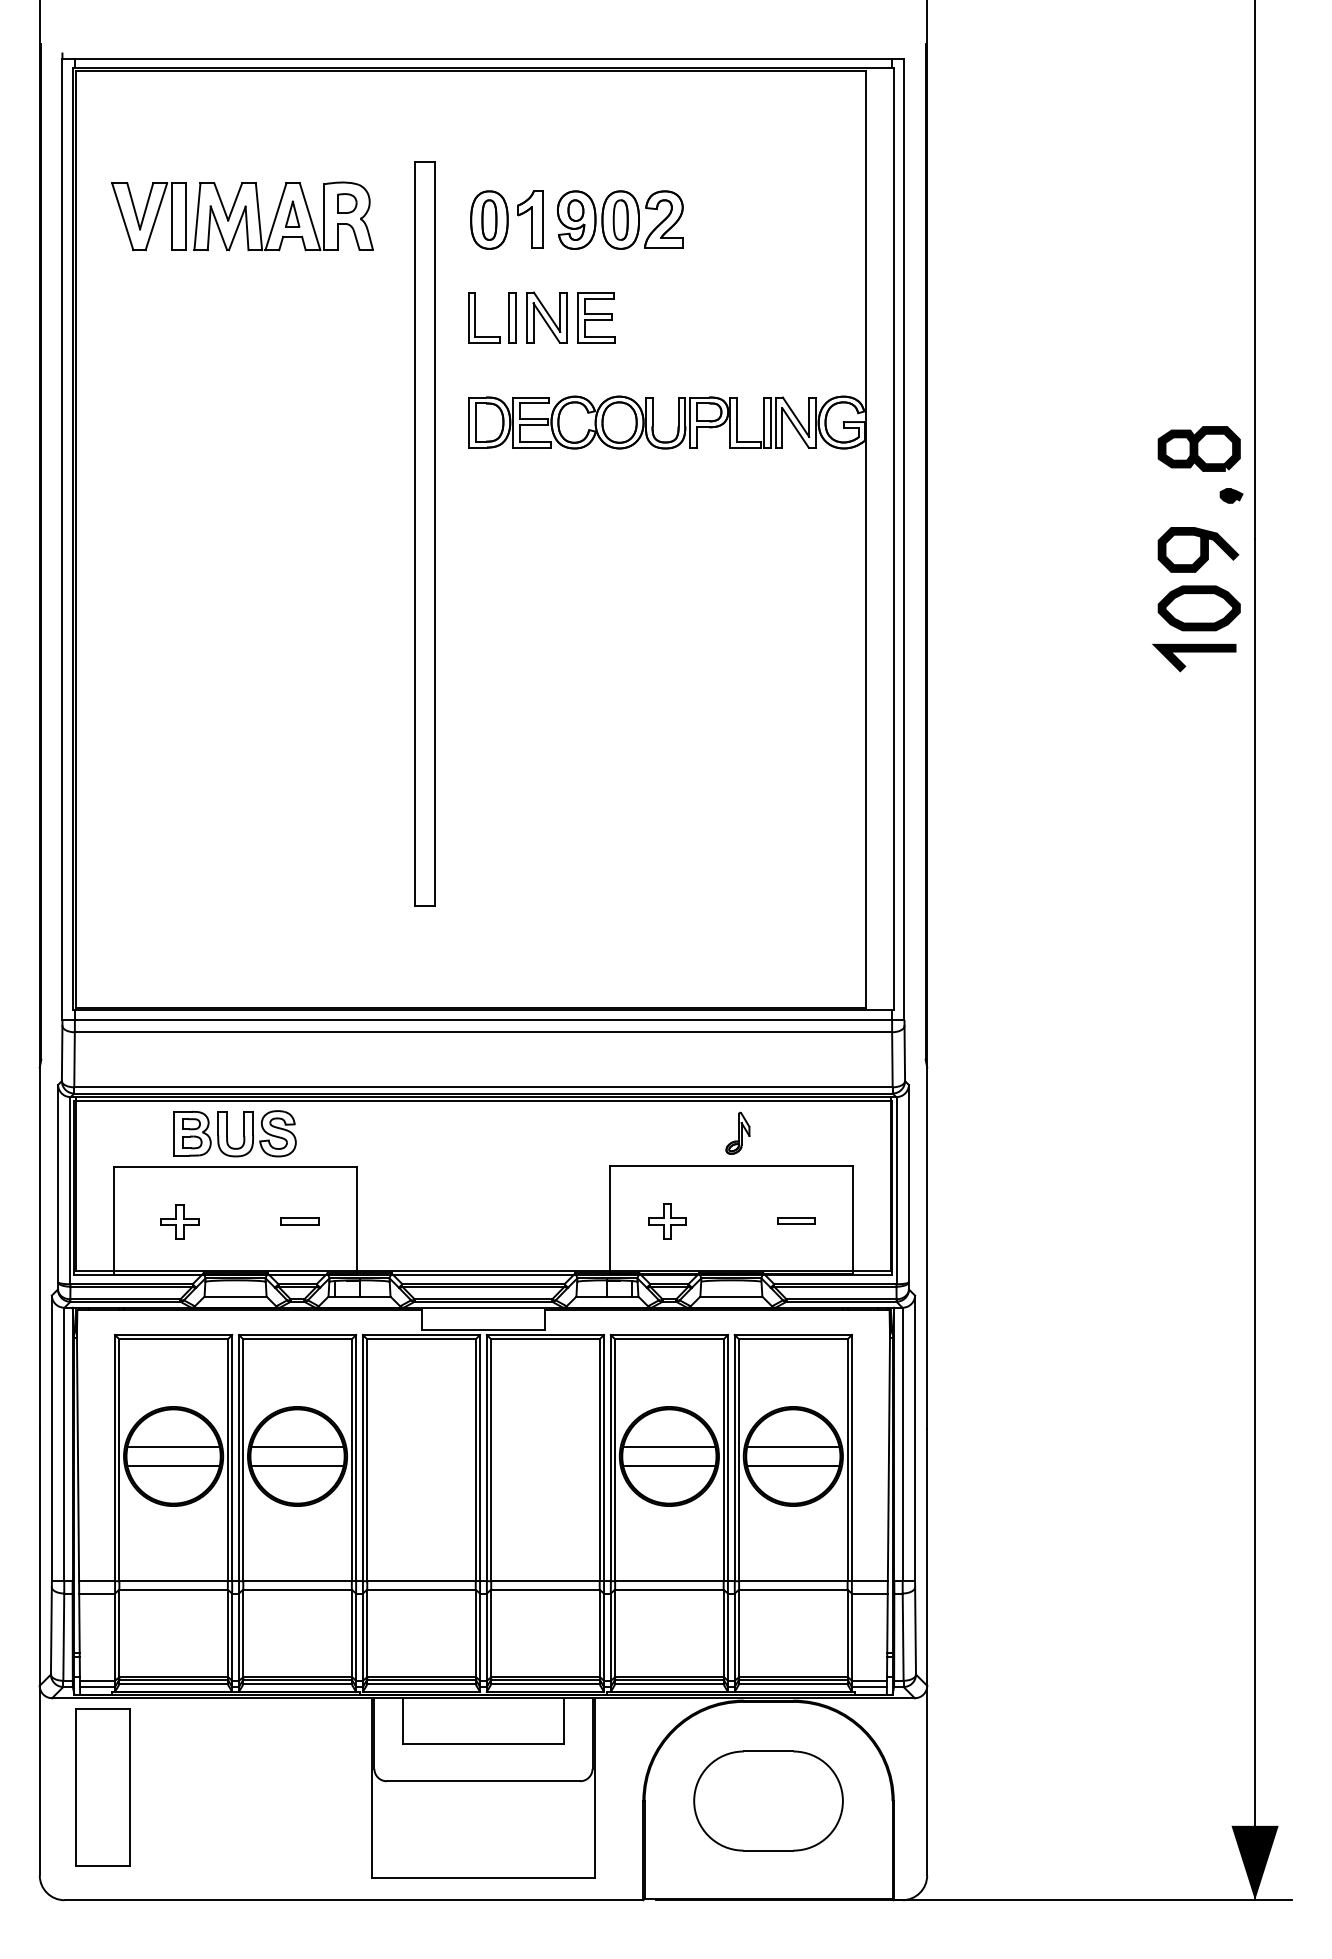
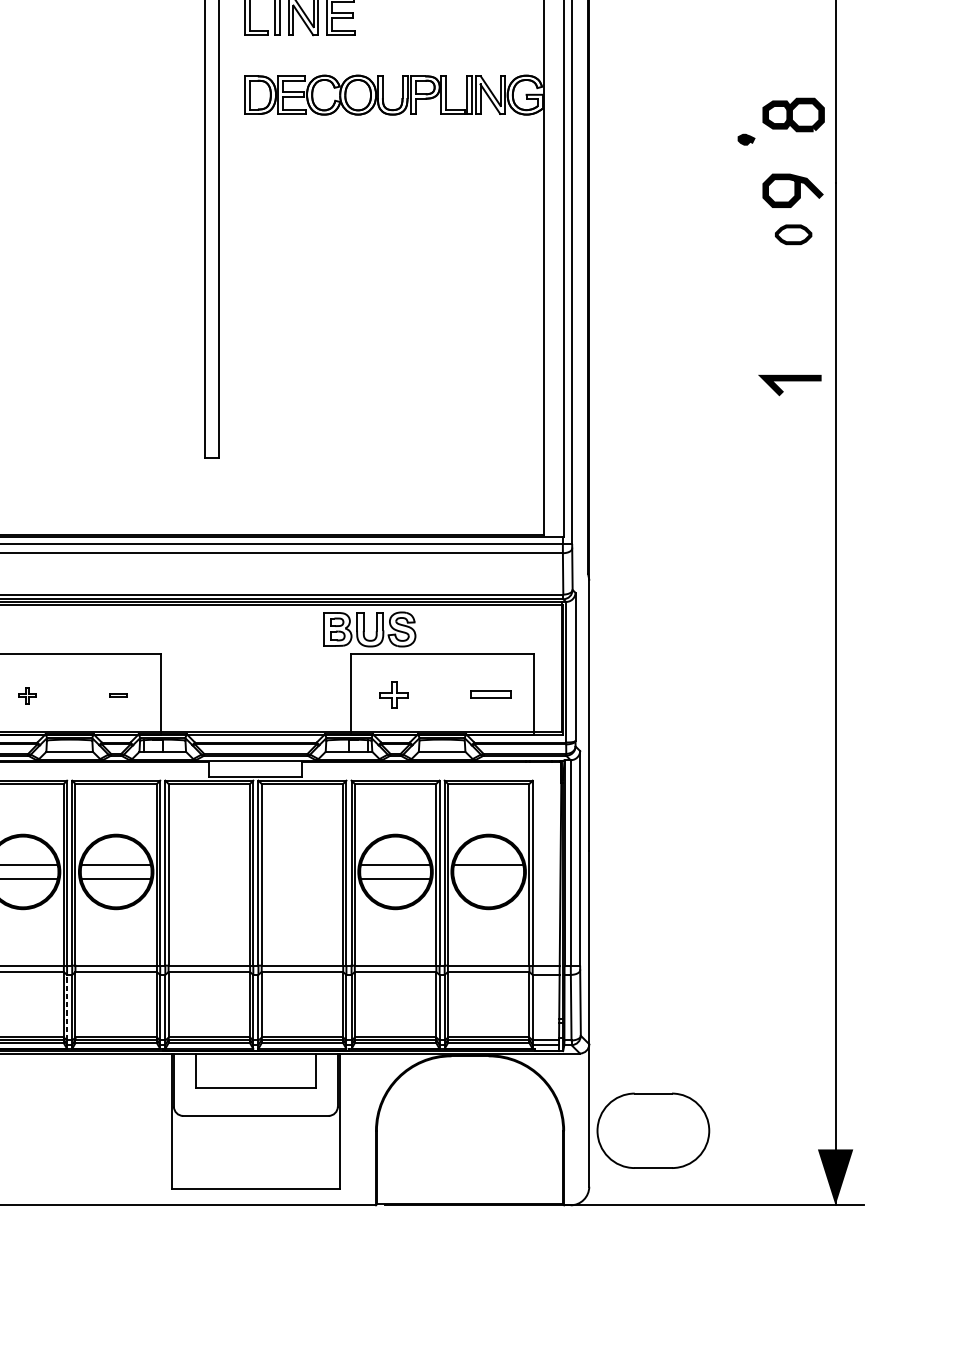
part: (1231, 495) -> (746, 139), moved
part: (1198, 608) -> (793, 234), size x0.6
line: (1194, 652) -> (790, 381), moved
part: (737, 1132) -> (446, 628), removed
part: (227, 1133) -> (364, 629), moved
part: (796, 1220) -> (491, 694), size x1.4
part: (179, 1221) -> (27, 695), size x0.6
part: (299, 1221) -> (117, 695), size x0.6
line: (793, 1466) -> (488, 879), removed
line: (232, 1637) -> (67, 1007), solid -> dashed
part: (768, 1800) -> (653, 1130), moved

